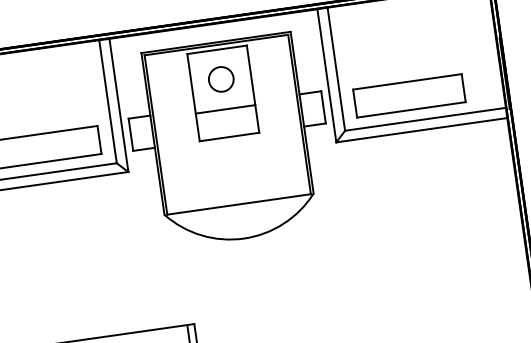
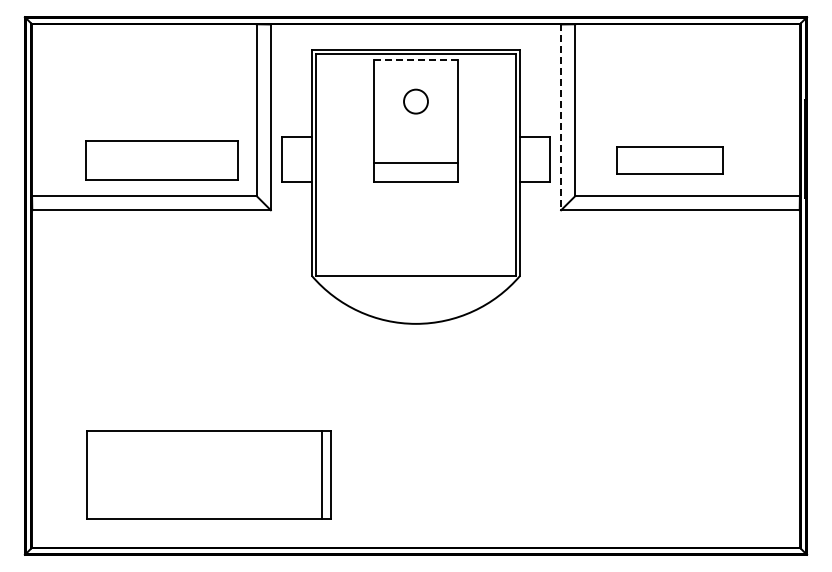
line: (216, 49) -> (415, 60), solid -> dashed
line: (327, 75) -> (561, 117), solid -> dashed
circle: (220, 79) -> (415, 101), size x0.7
part: (408, 95) -> (669, 160), size x0.7
line: (225, 109) -> (415, 162), moved

